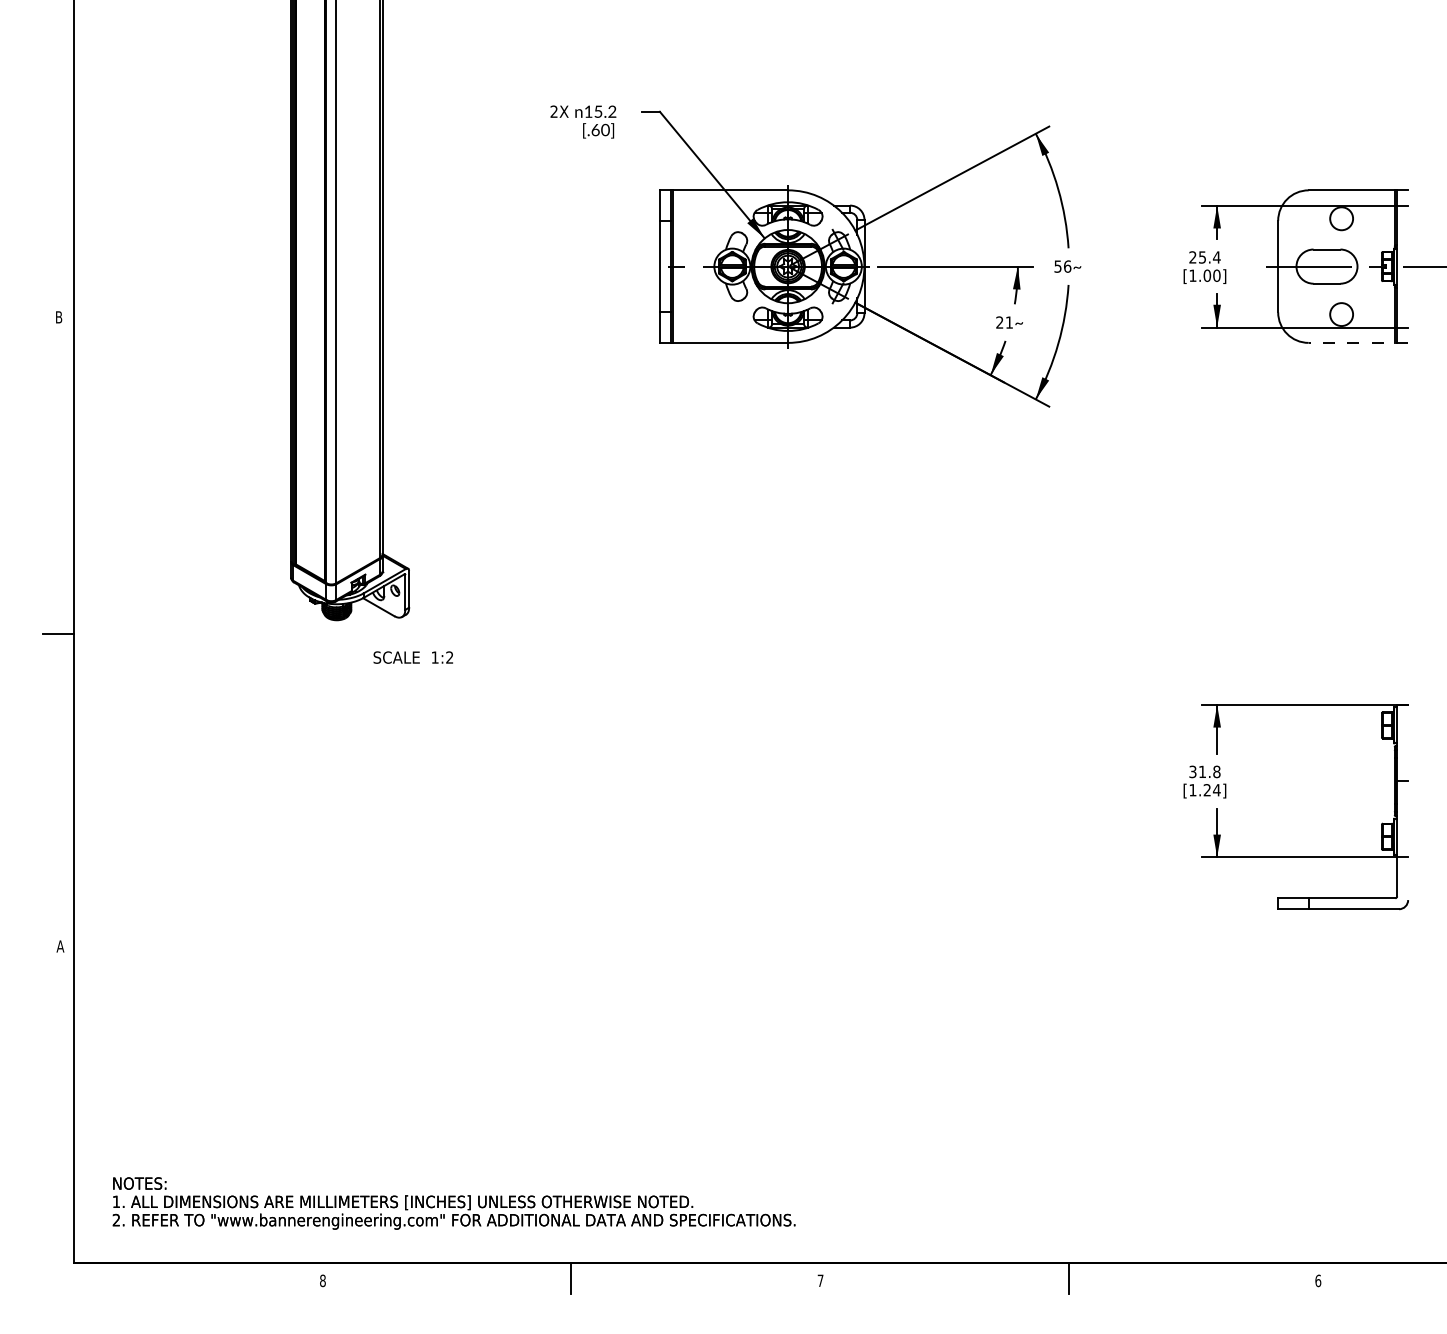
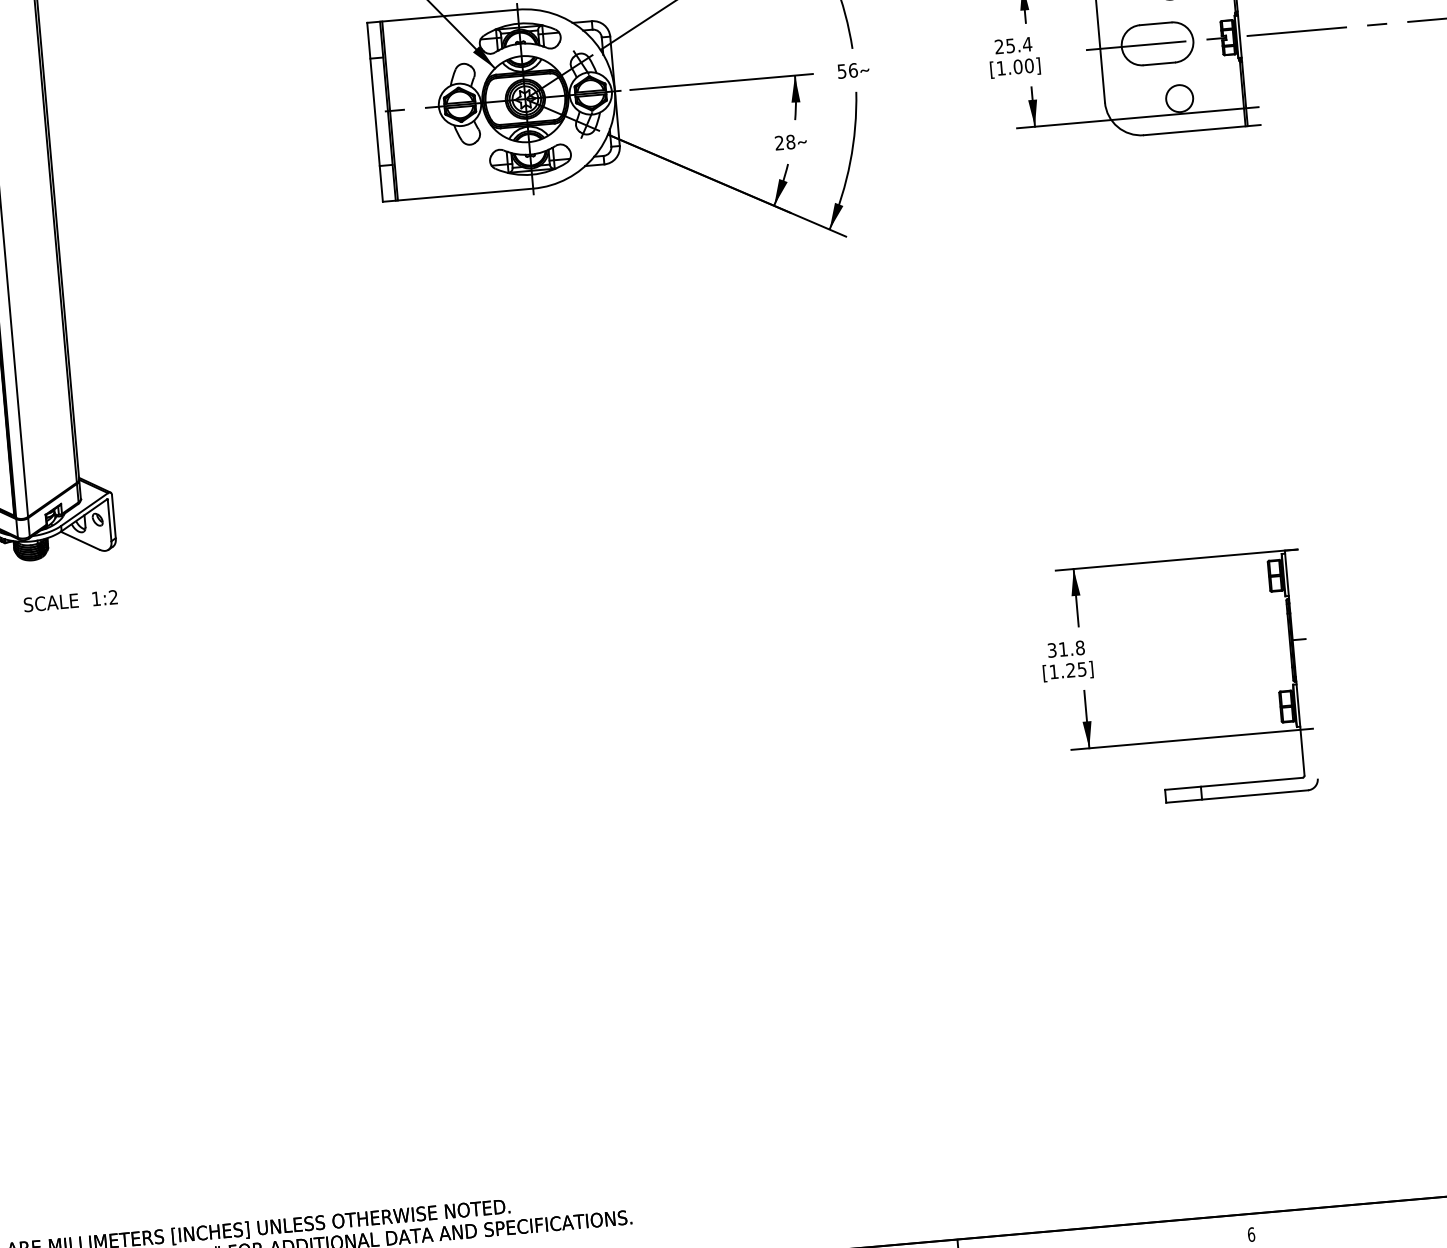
text: (1009, 322) -> (790, 142), 21 -> 28
line: (1358, 342) -> (1202, 129), dashed -> solid
text: (412, 657) -> (69, 601), moved
text: (1216, 790) -> (1081, 669), [1.24] -> [1.25]

